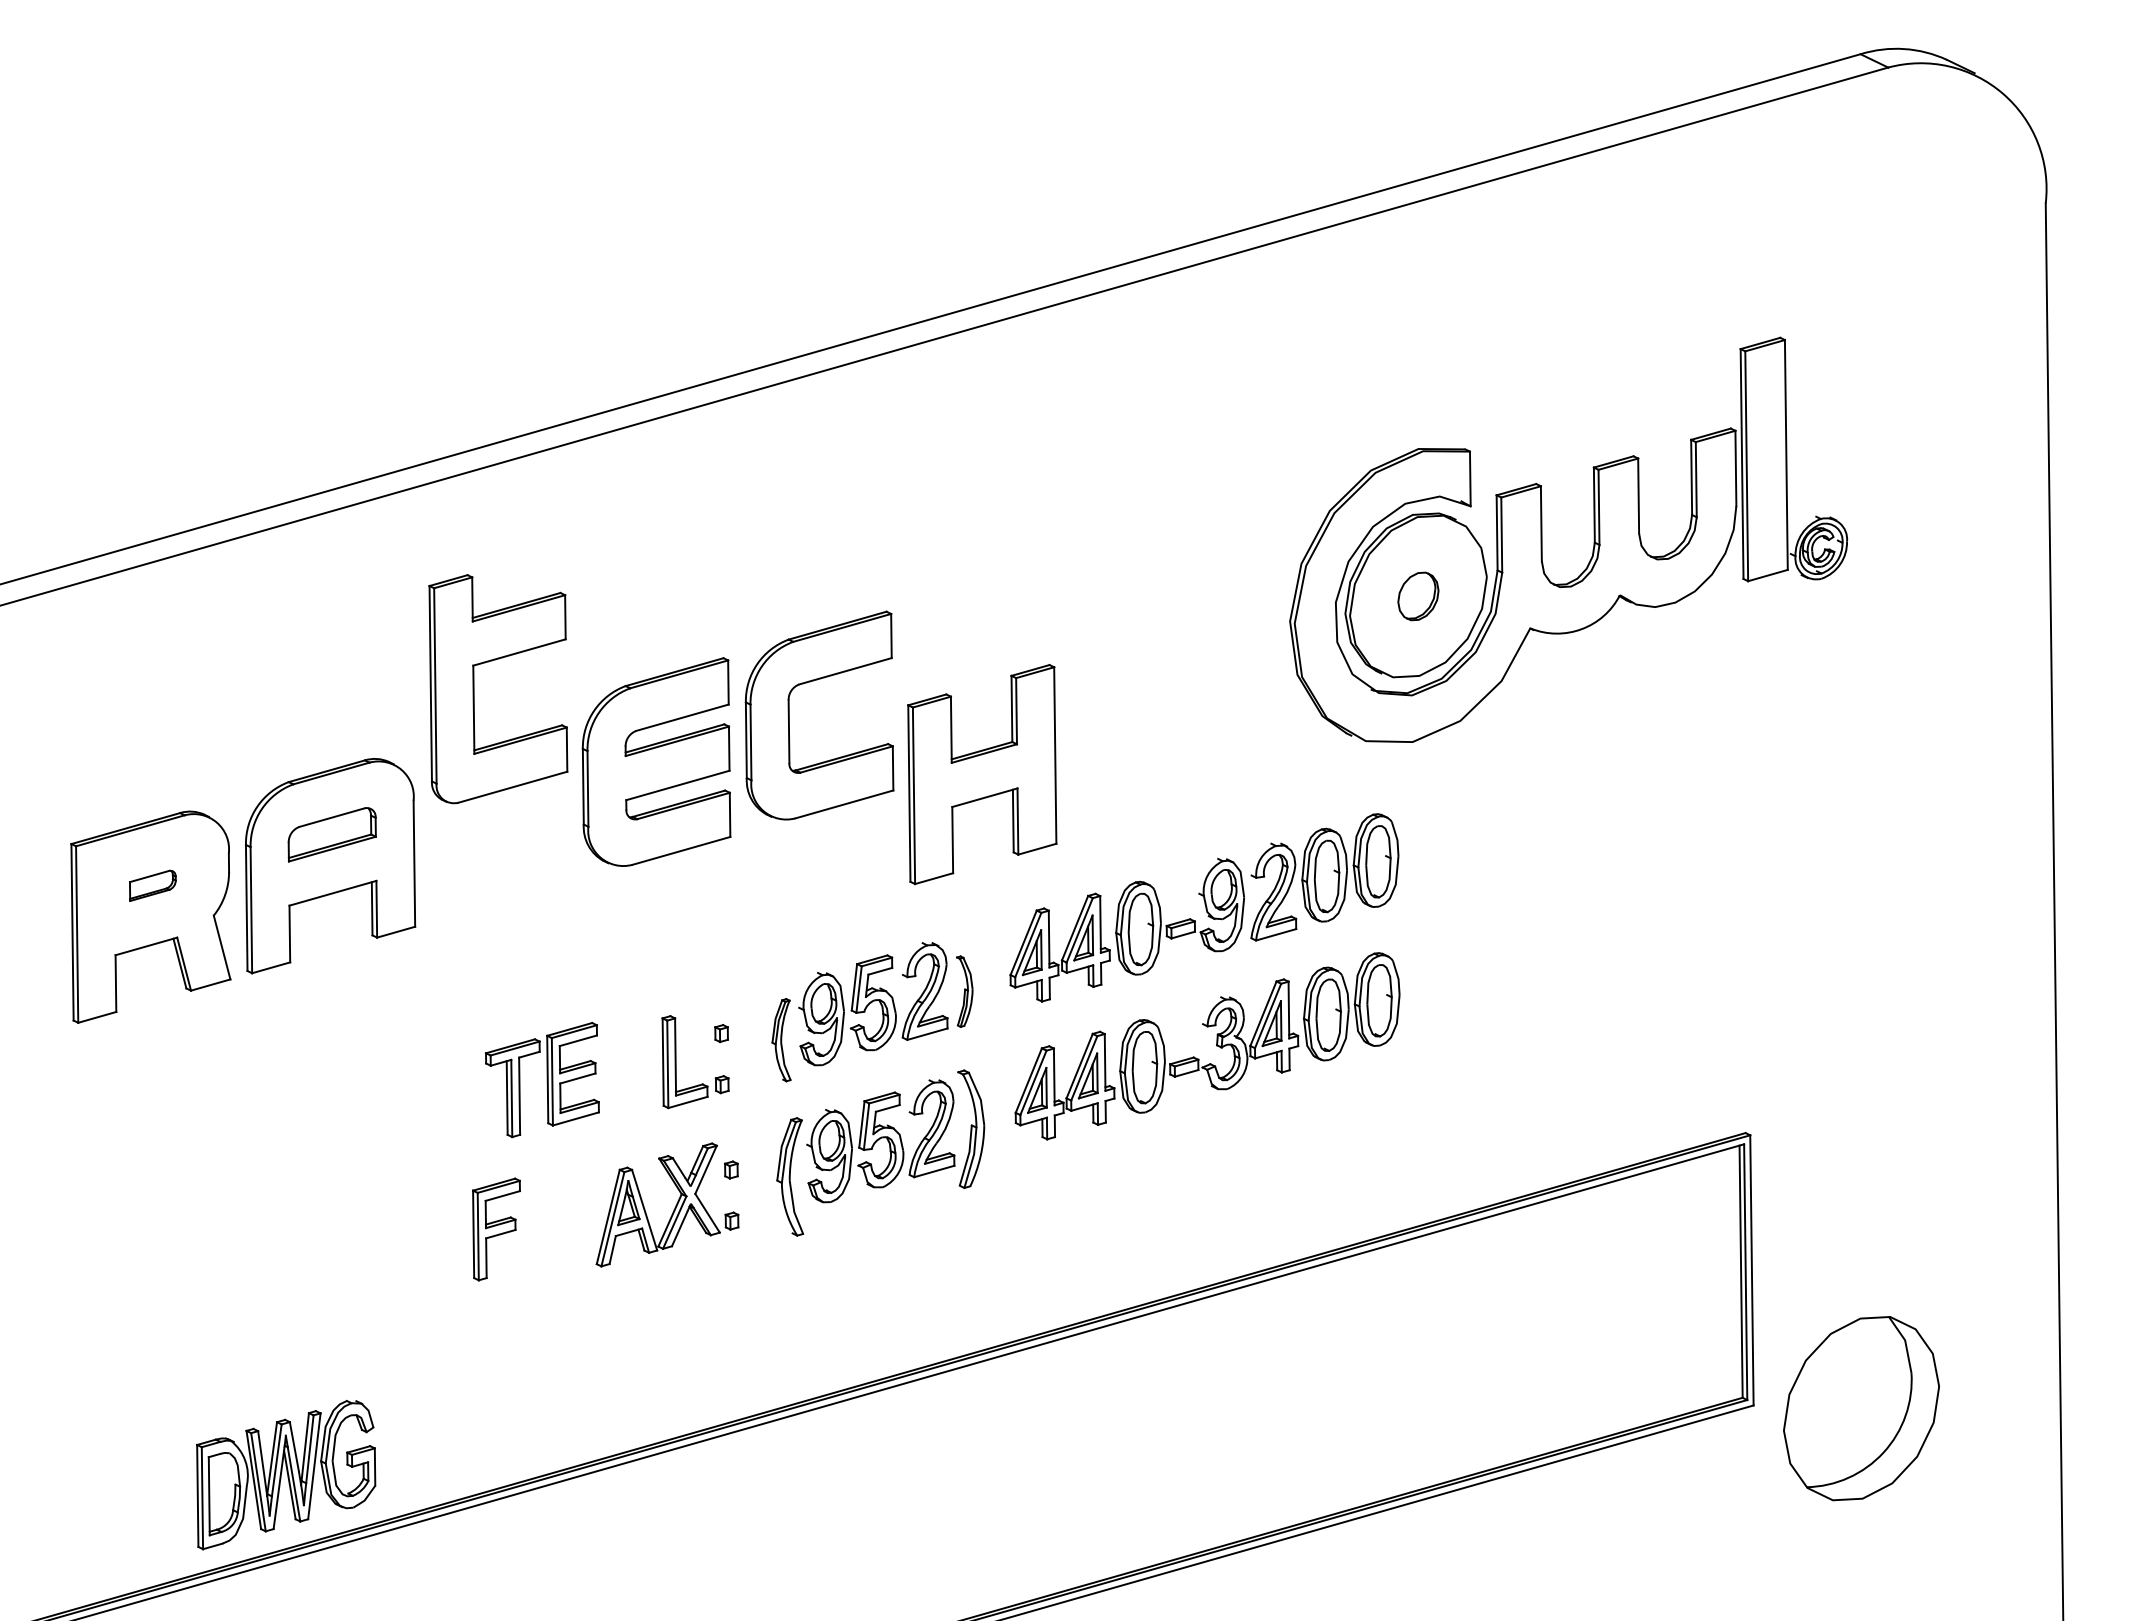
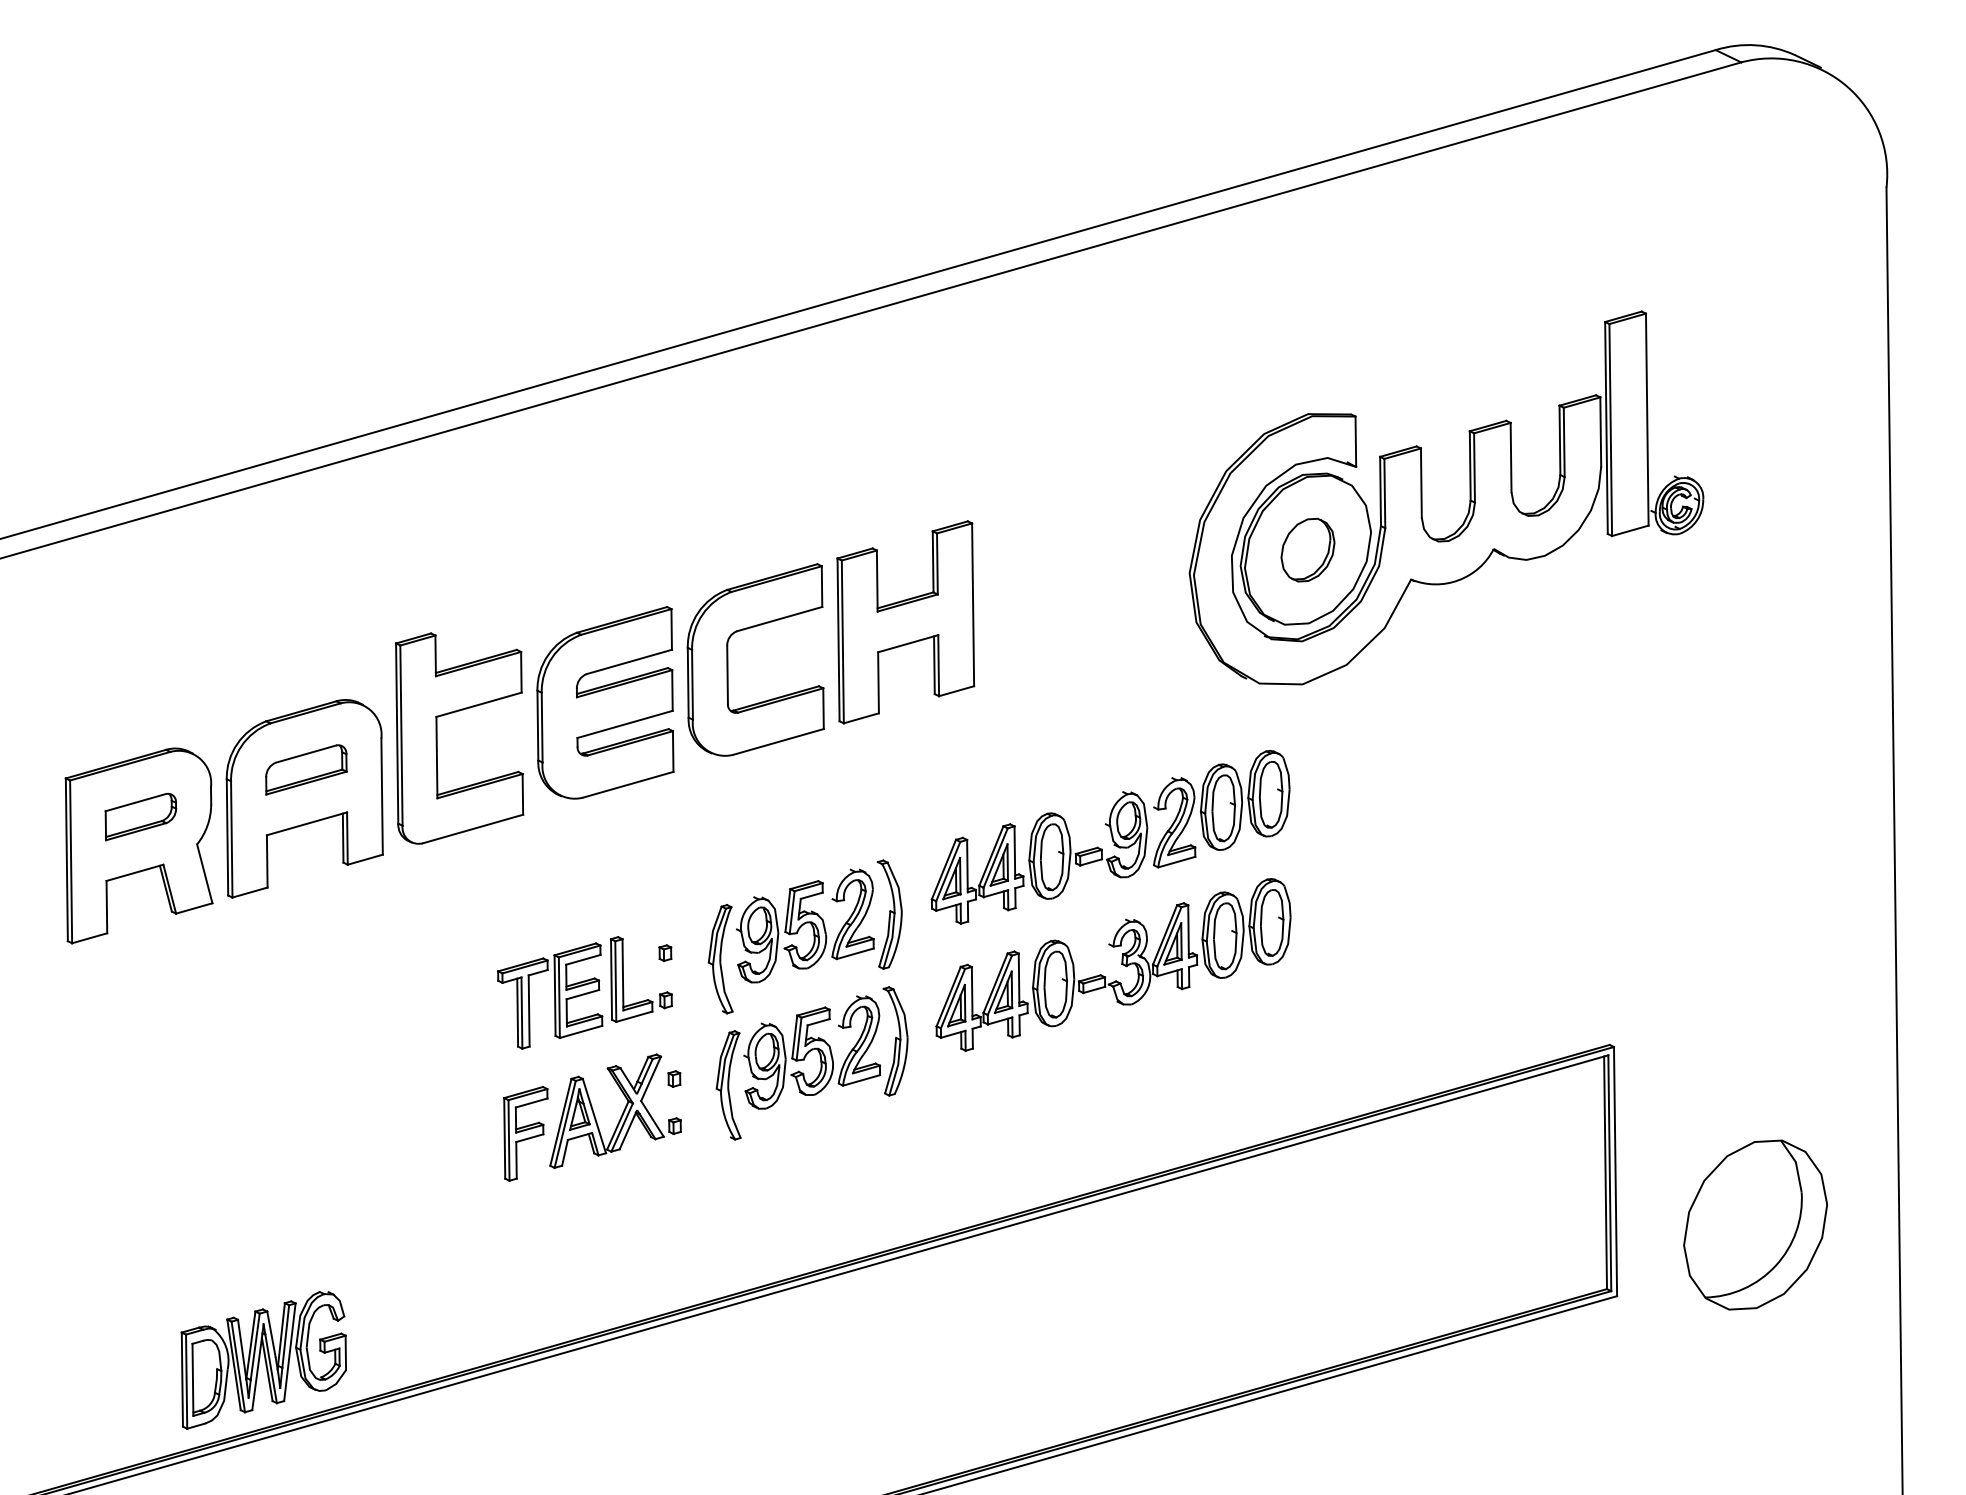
part: (1417, 595) -> (1307, 549), size x1.43
part: (474, 689) -> (437, 738), moved
part: (981, 774) -> (905, 622), moved
part: (152, 885) -> (140, 816), size x1.67
part: (964, 991) -> (889, 914), size x1.67
part: (781, 1040) -> (720, 959), size x1.43
part: (542, 1079) -> (550, 995), moved
part: (496, 1229) -> (525, 1133), moved
part: (1861, 1408) -> (1755, 1224), moved

